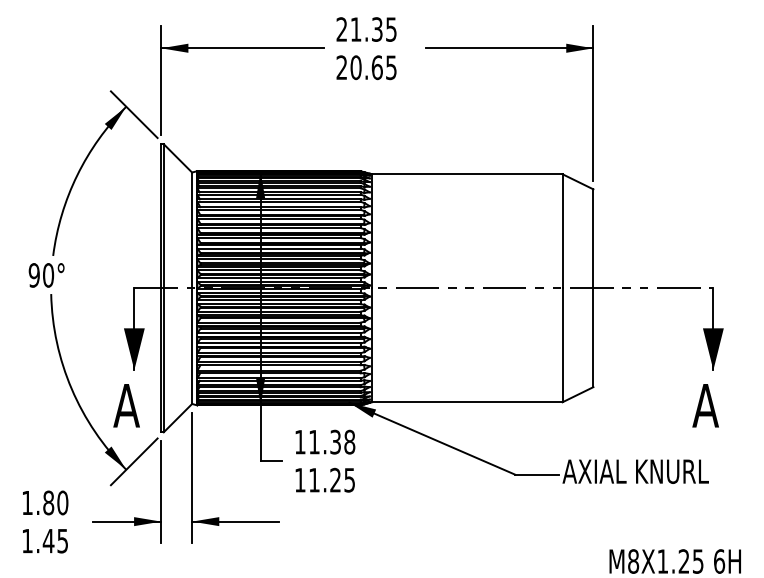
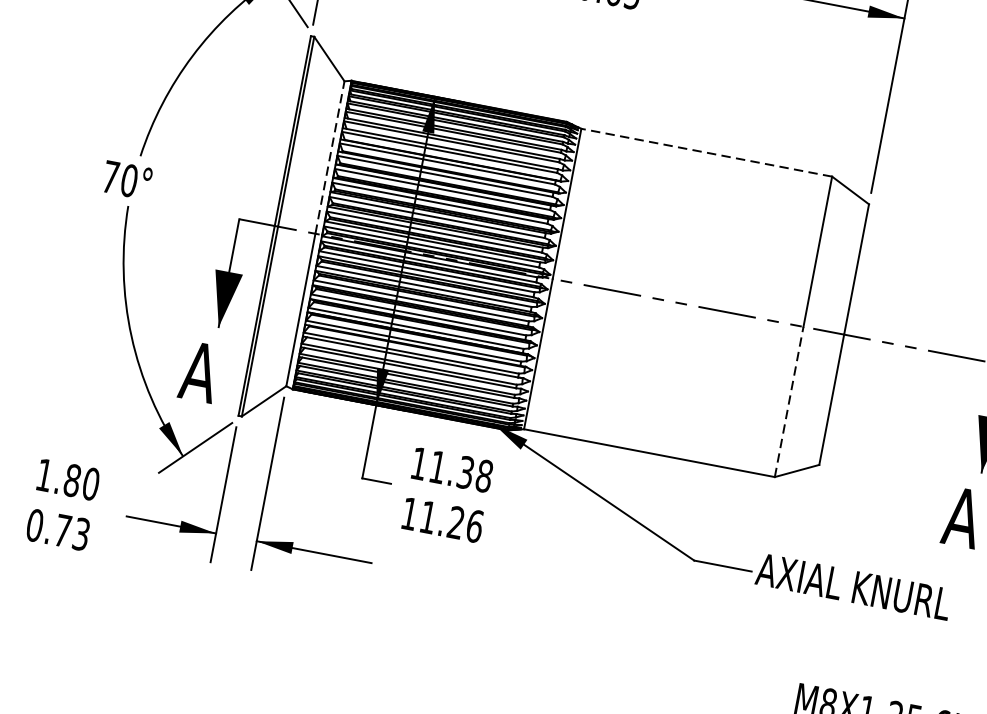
line: (466, 174) -> (705, 152), solid -> dashed
line: (192, 230) -> (330, 157), solid -> dashed
text: (33, 275) -> (109, 177), 90° -> 70°
line: (562, 344) -> (789, 400), solid -> dashed
text: (349, 479) -> (474, 525), 11.25 -> 11.26
text: (45, 540) -> (58, 529), 1.45 -> 0.73

